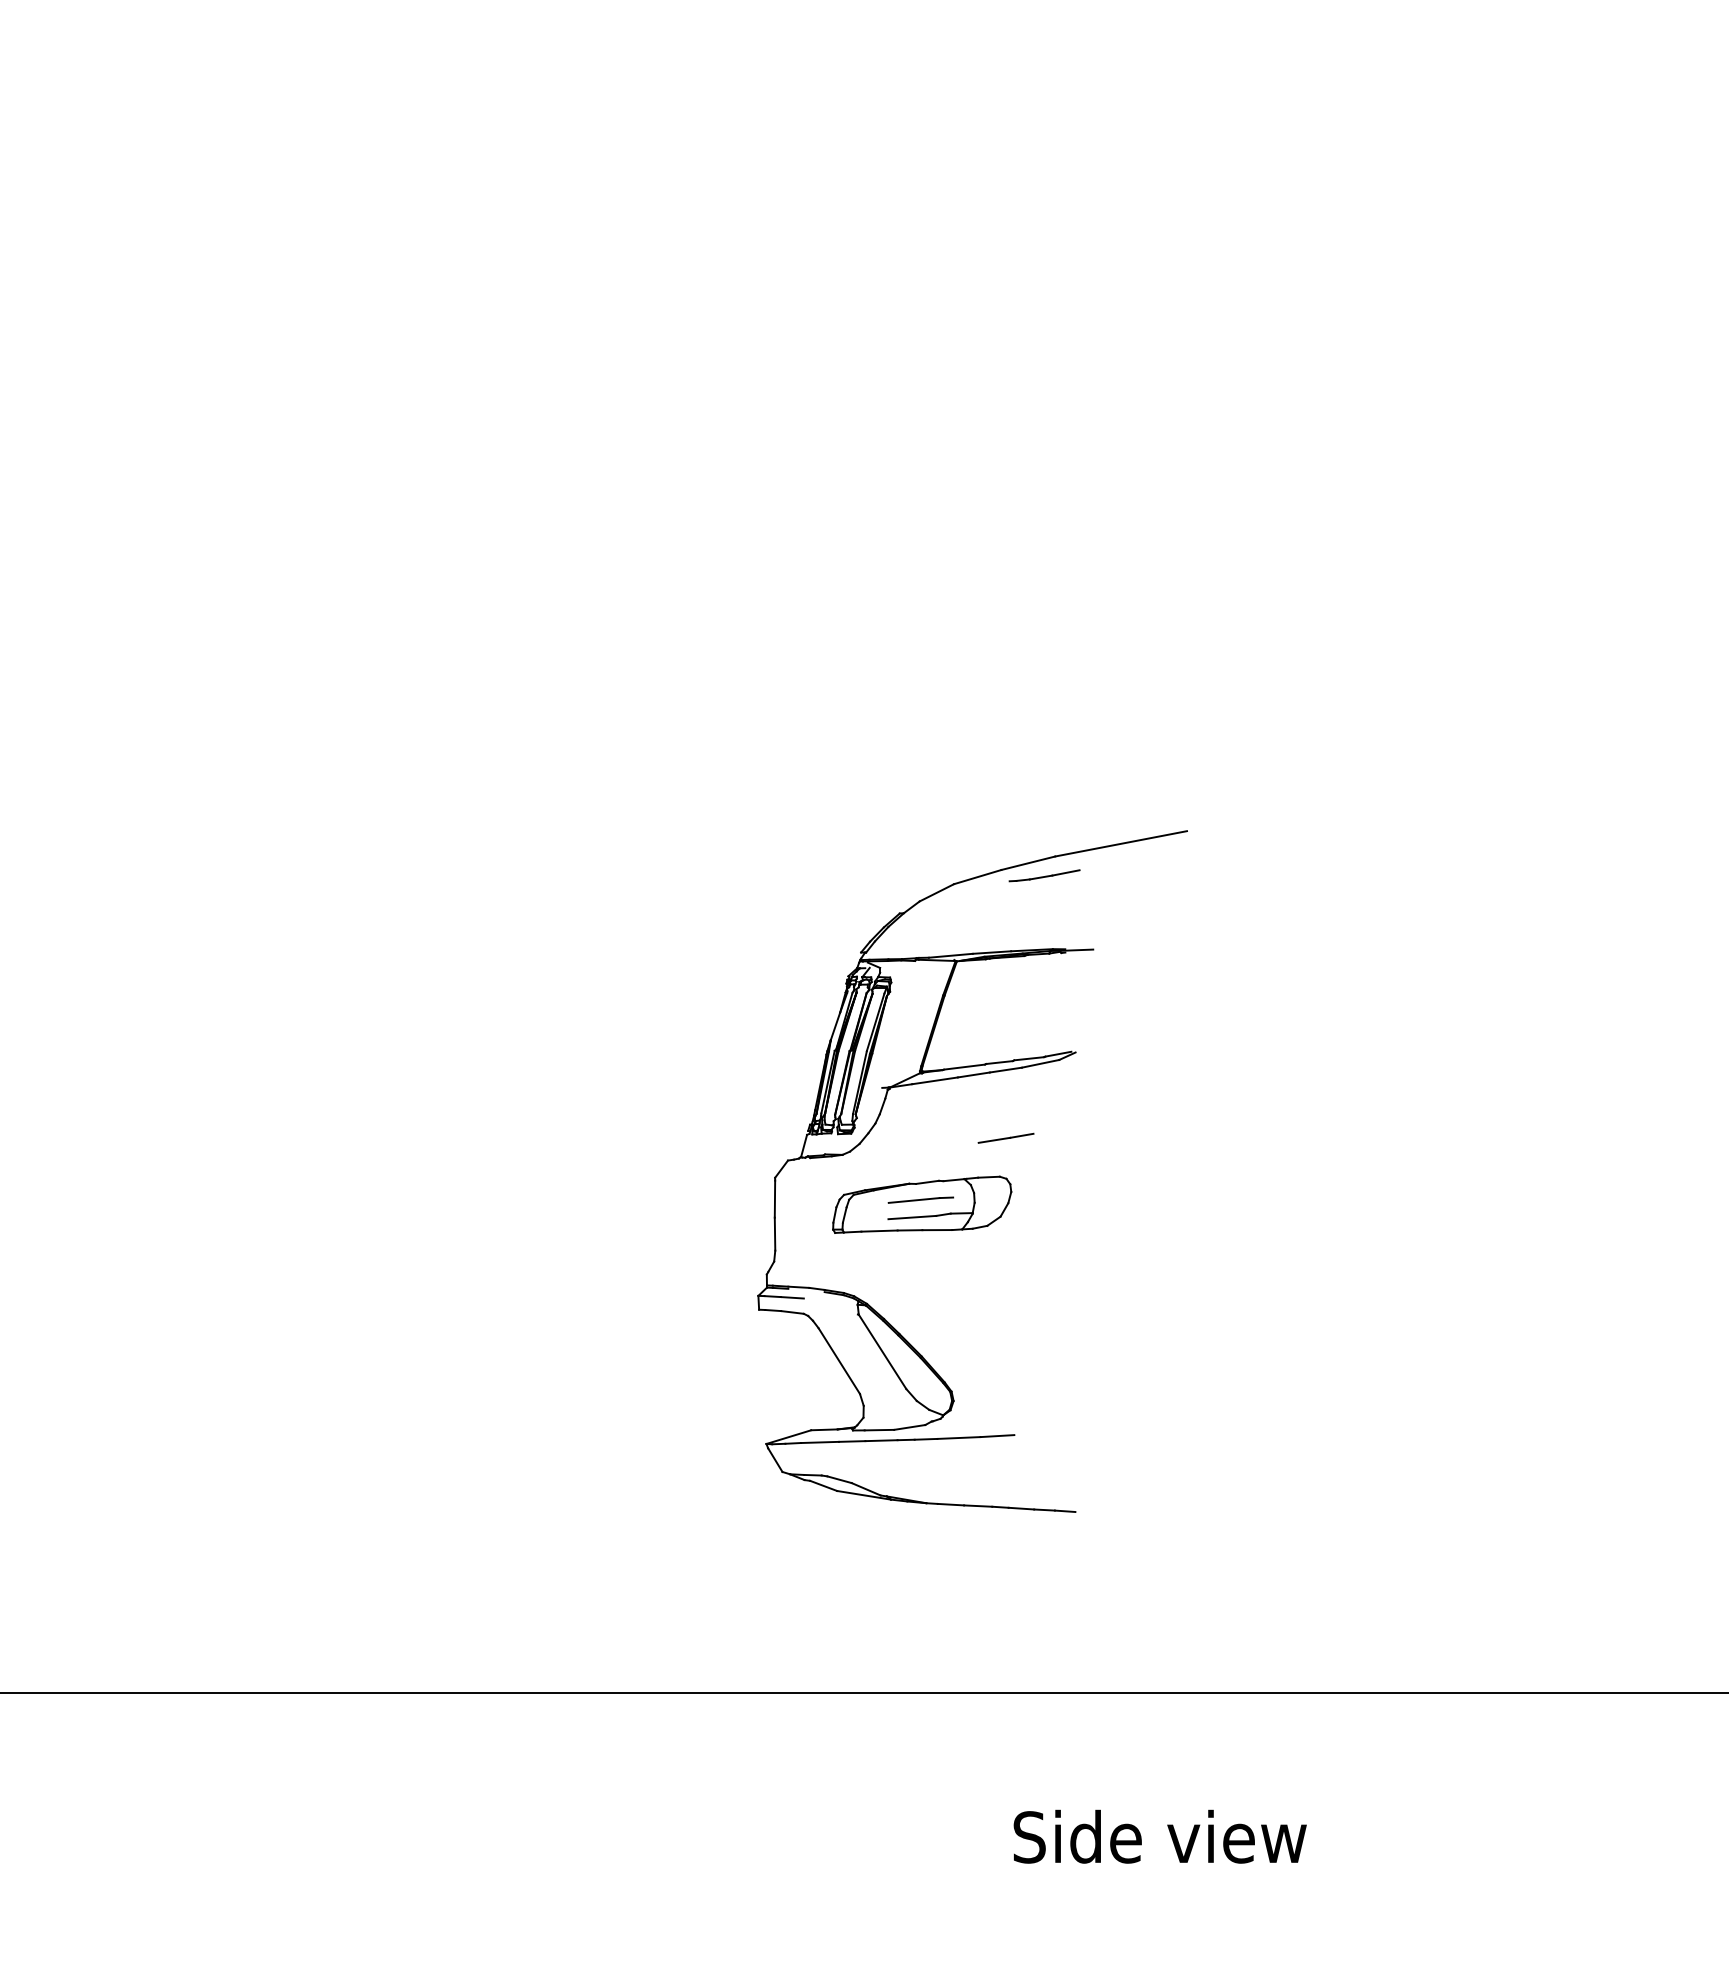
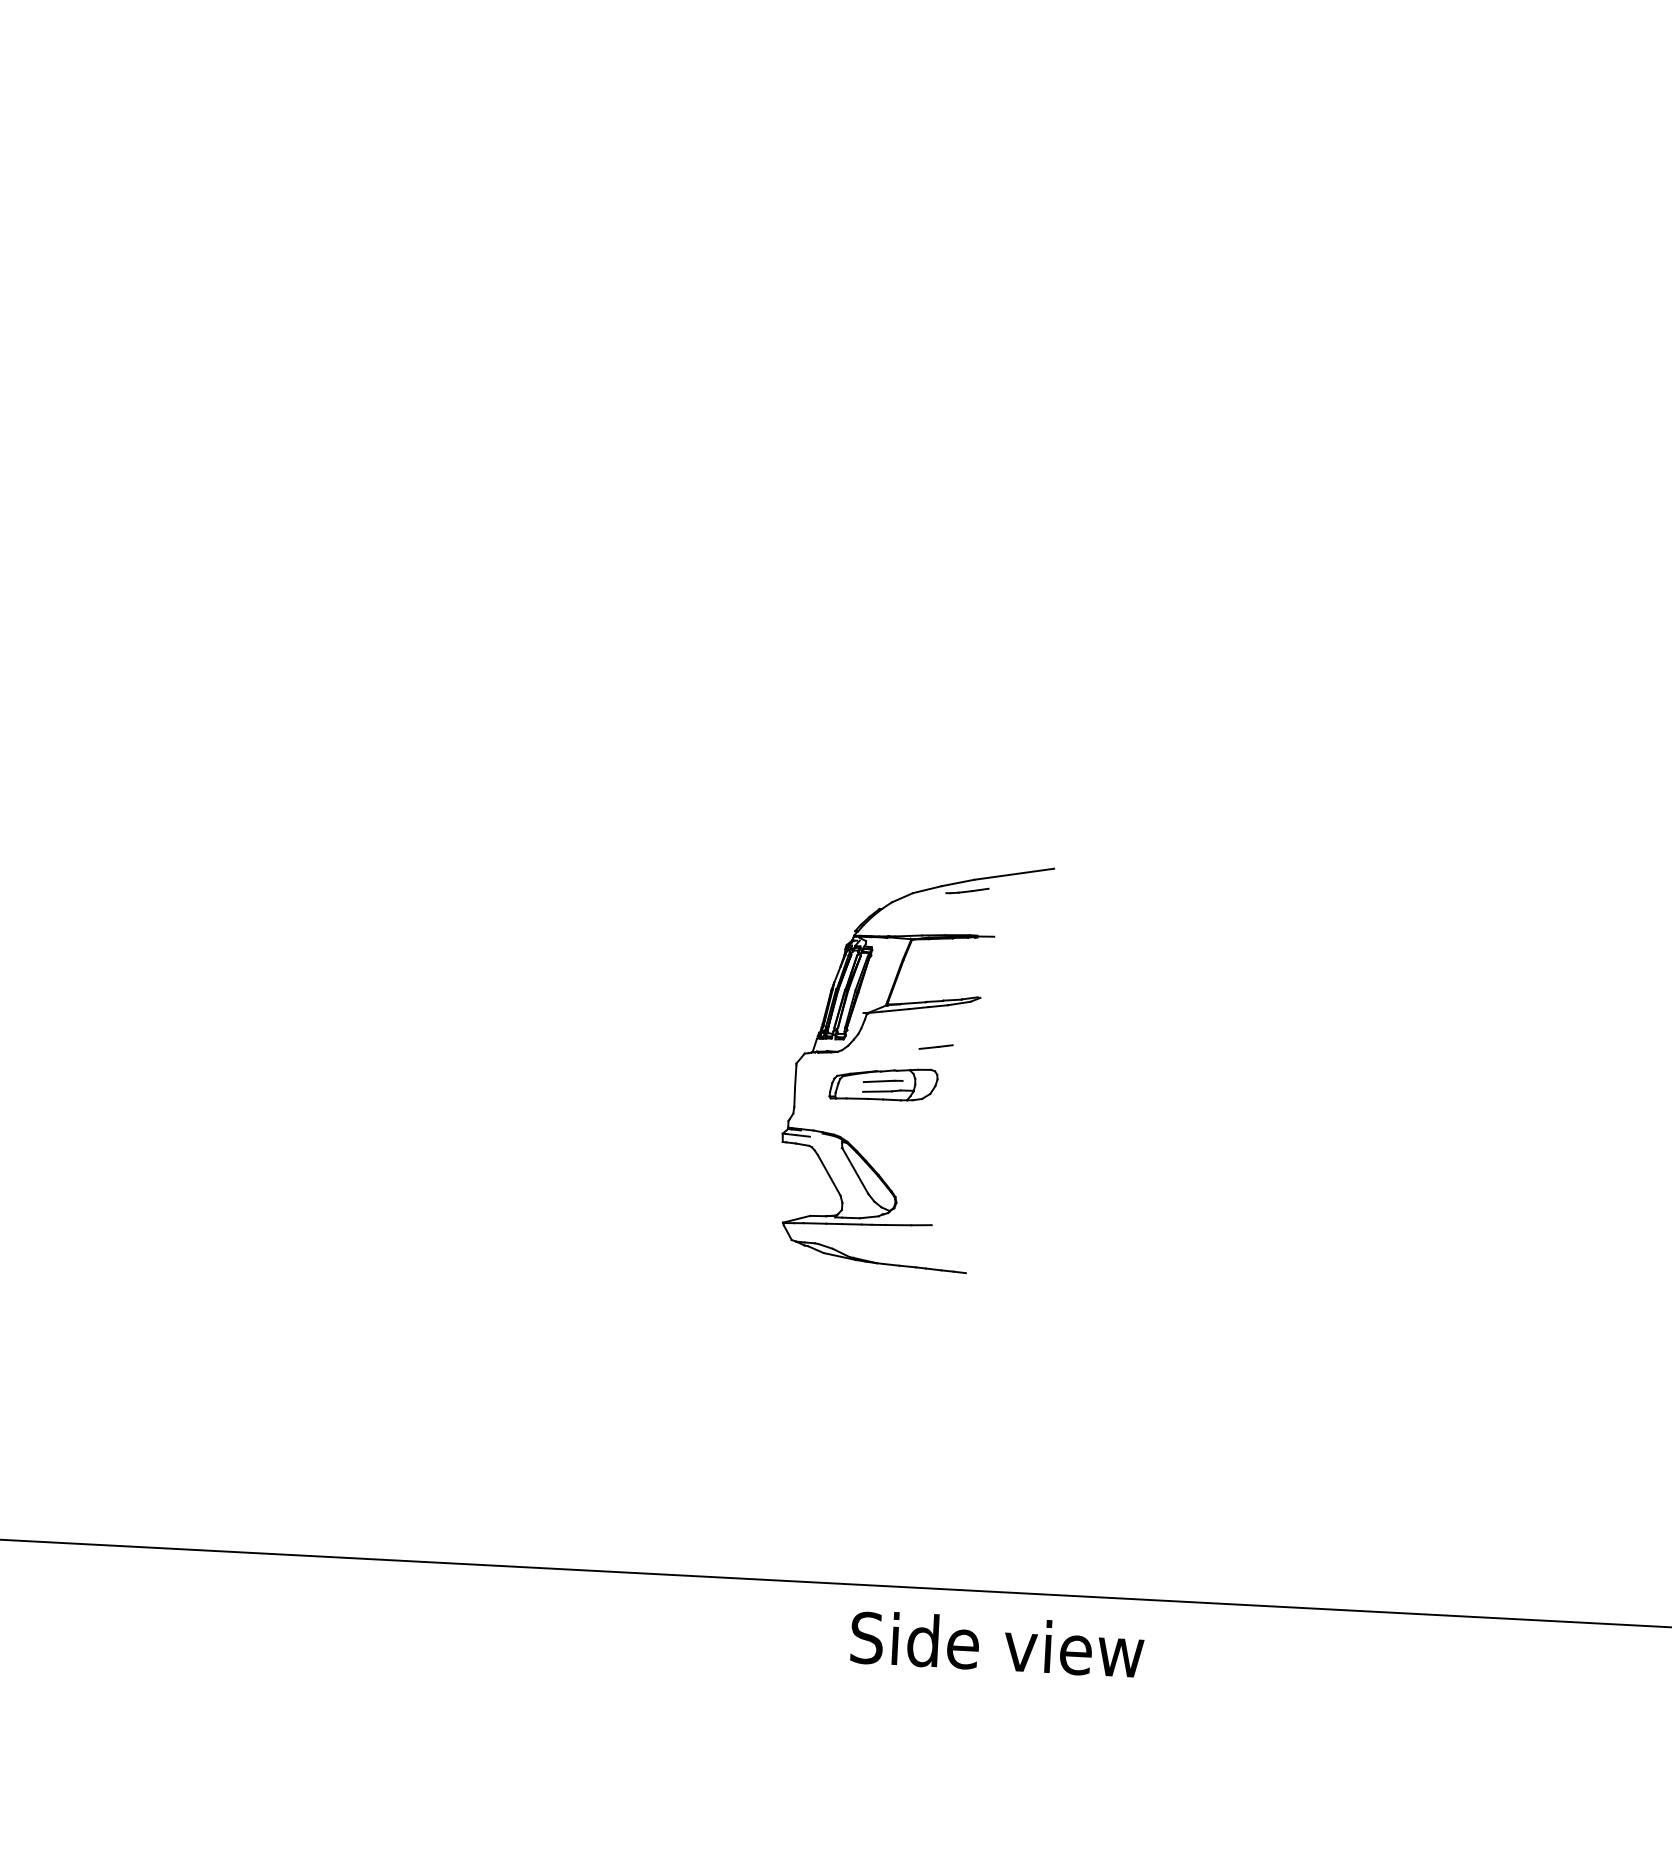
part: (972, 1171) -> (914, 1065), size x0.6
text: (1159, 1836) -> (996, 1643), moved

